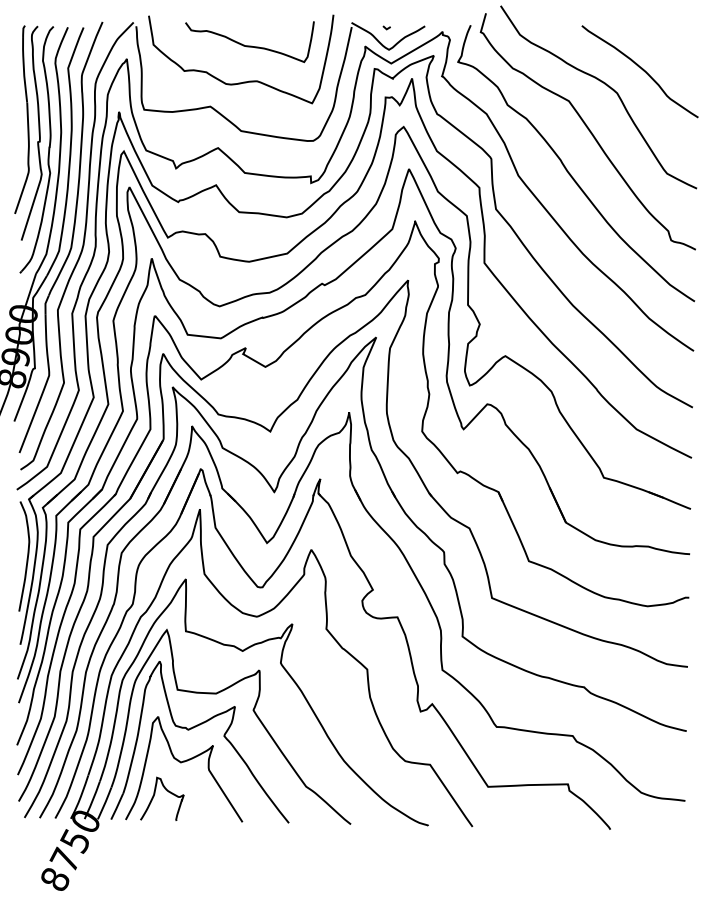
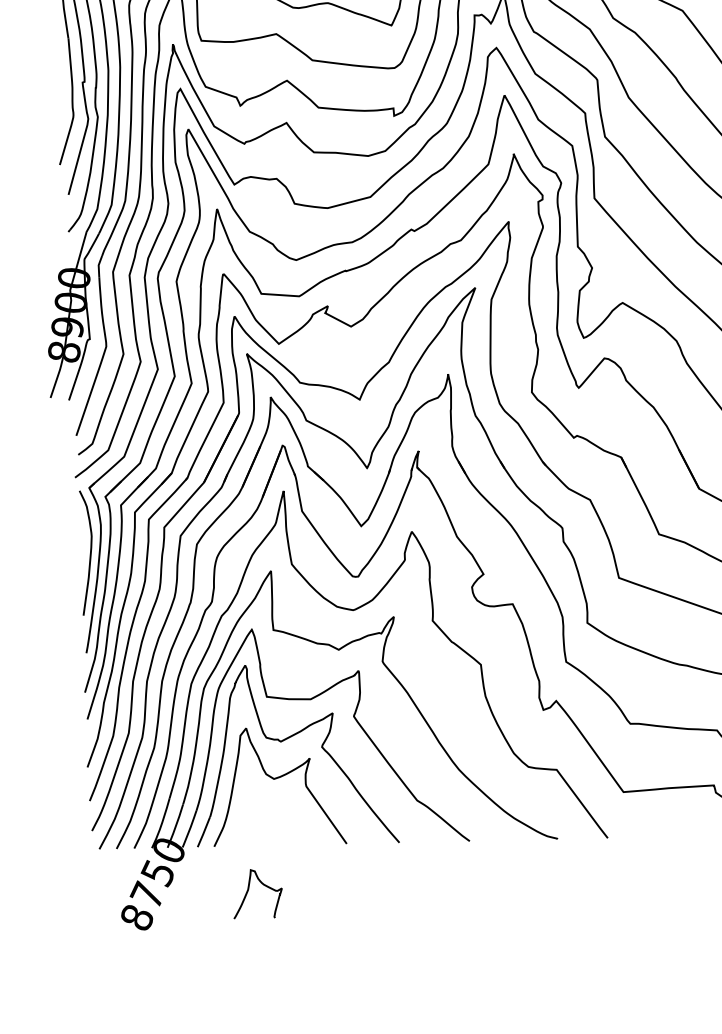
curve: (155, 794) -> (249, 889), moved

